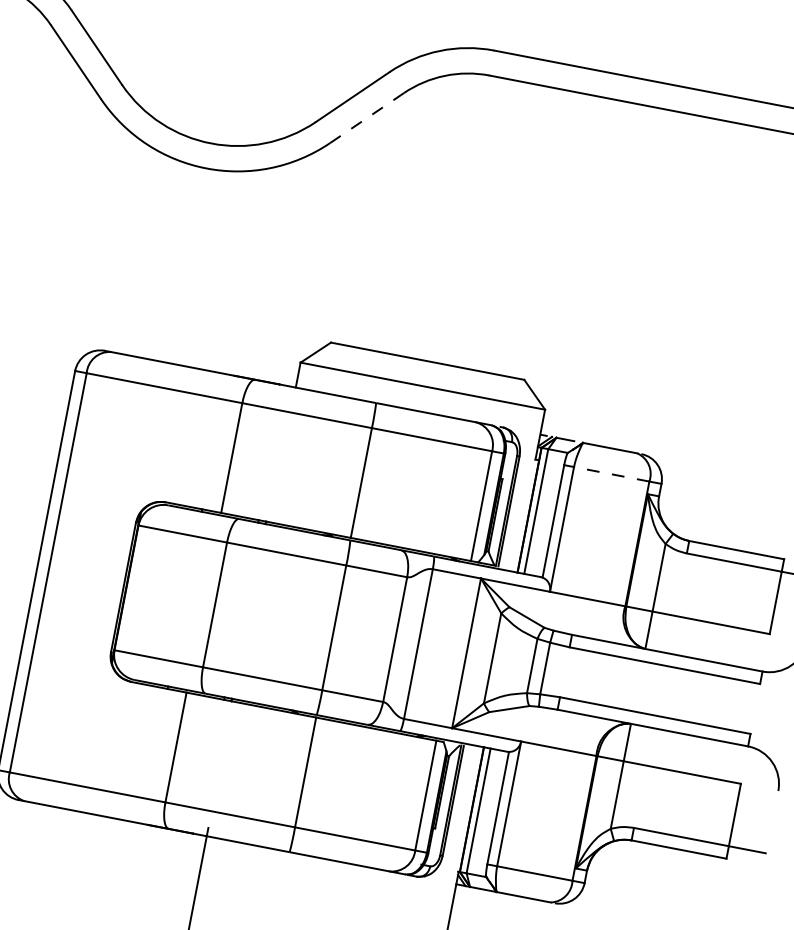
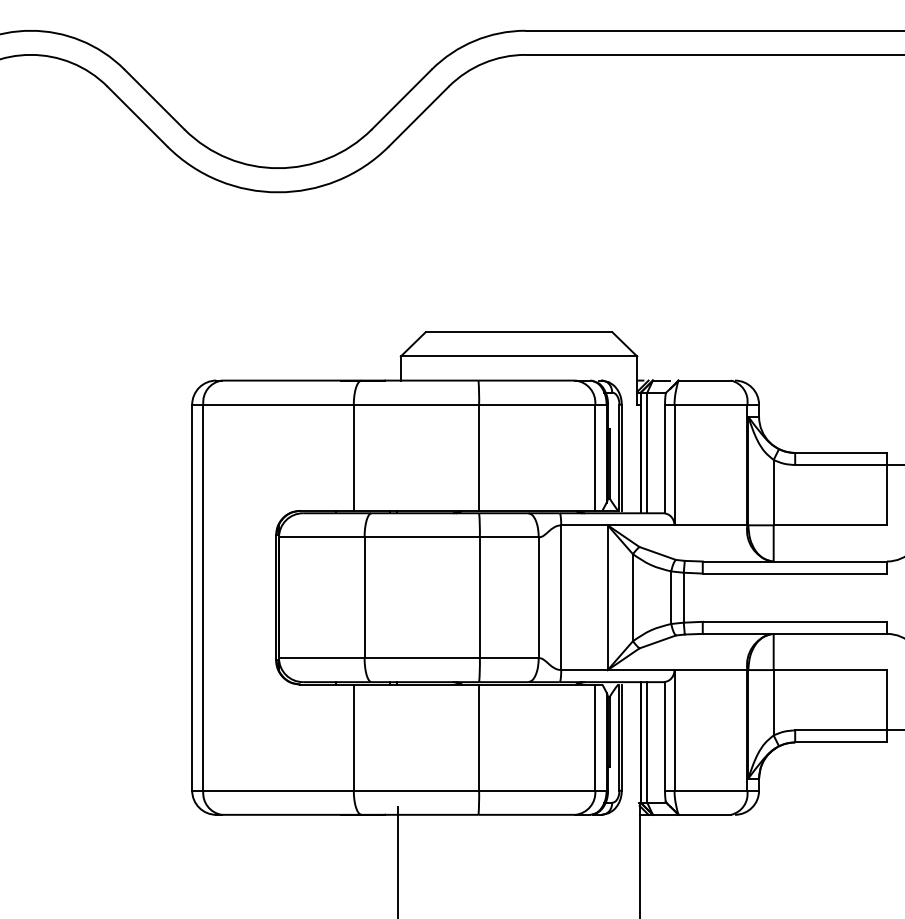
line: (366, 117) -> (418, 116), dashed -> solid
line: (611, 473) -> (710, 404), dashed -> solid

